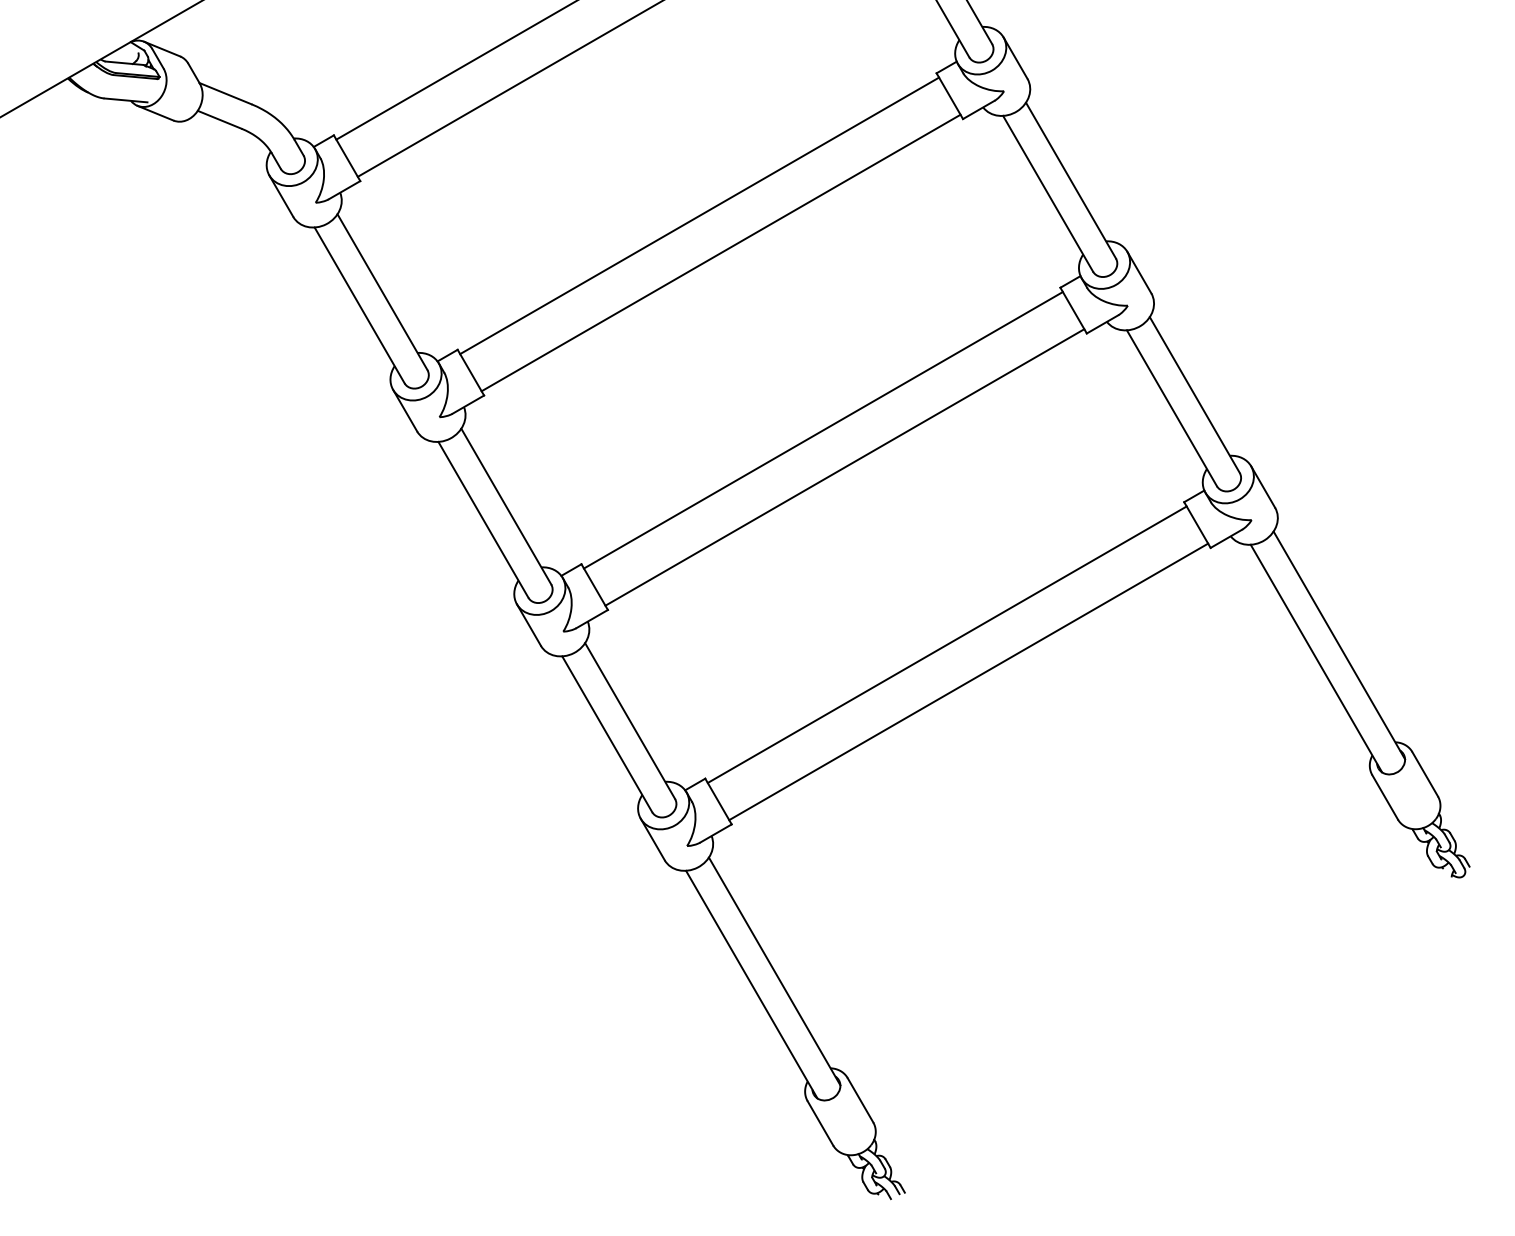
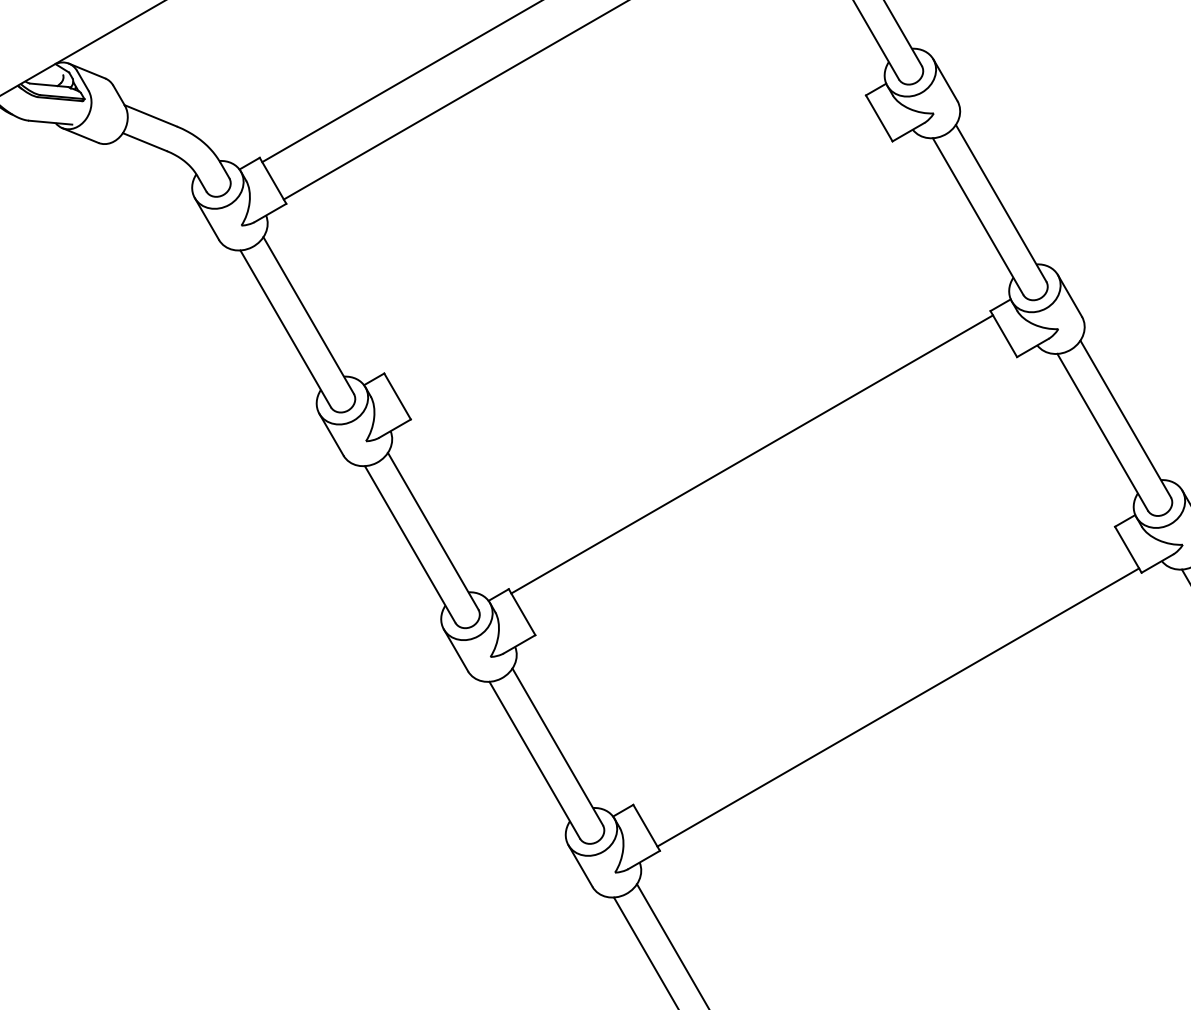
line: (699, 215) -> (627, 238), removed
line: (720, 252) -> (648, 275), removed
line: (844, 467) -> (773, 491), removed
line: (946, 644) -> (875, 669), removed

